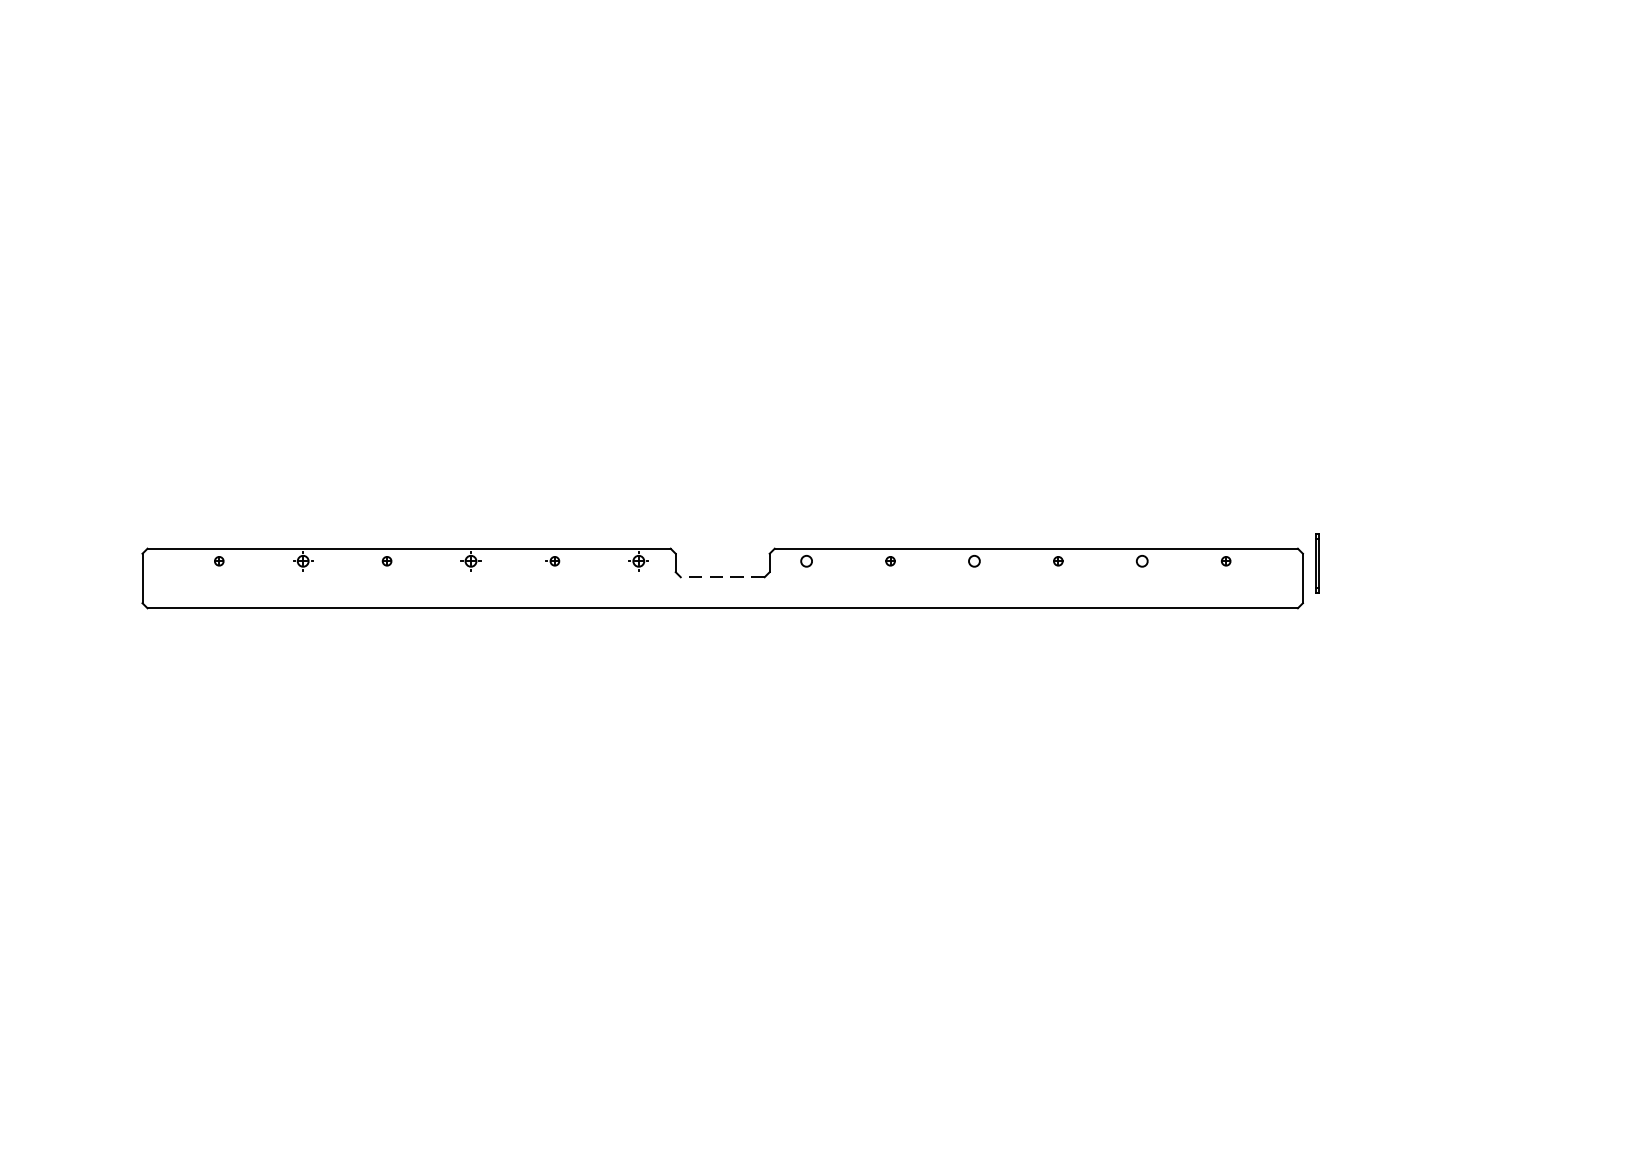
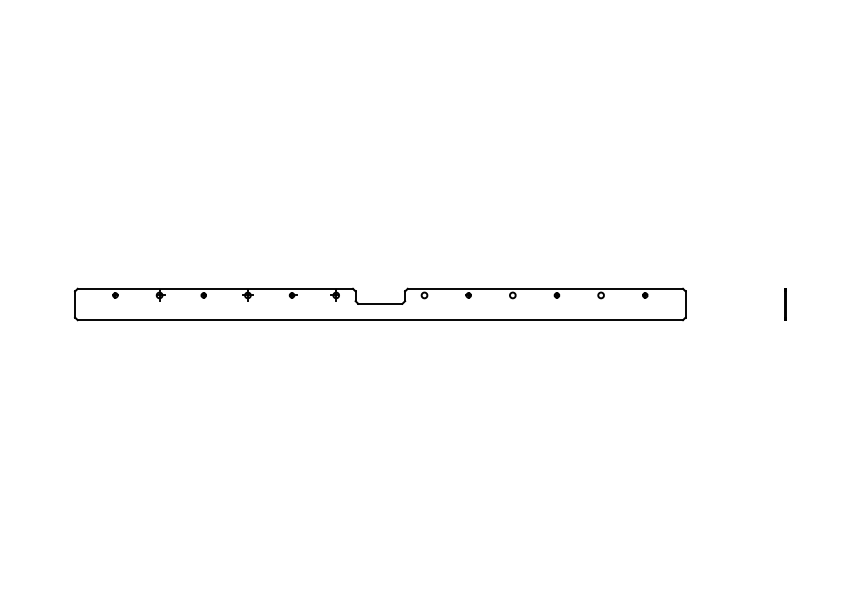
line: (1317, 563) -> (785, 304), moved
line: (721, 576) -> (379, 303), dashed -> solid

